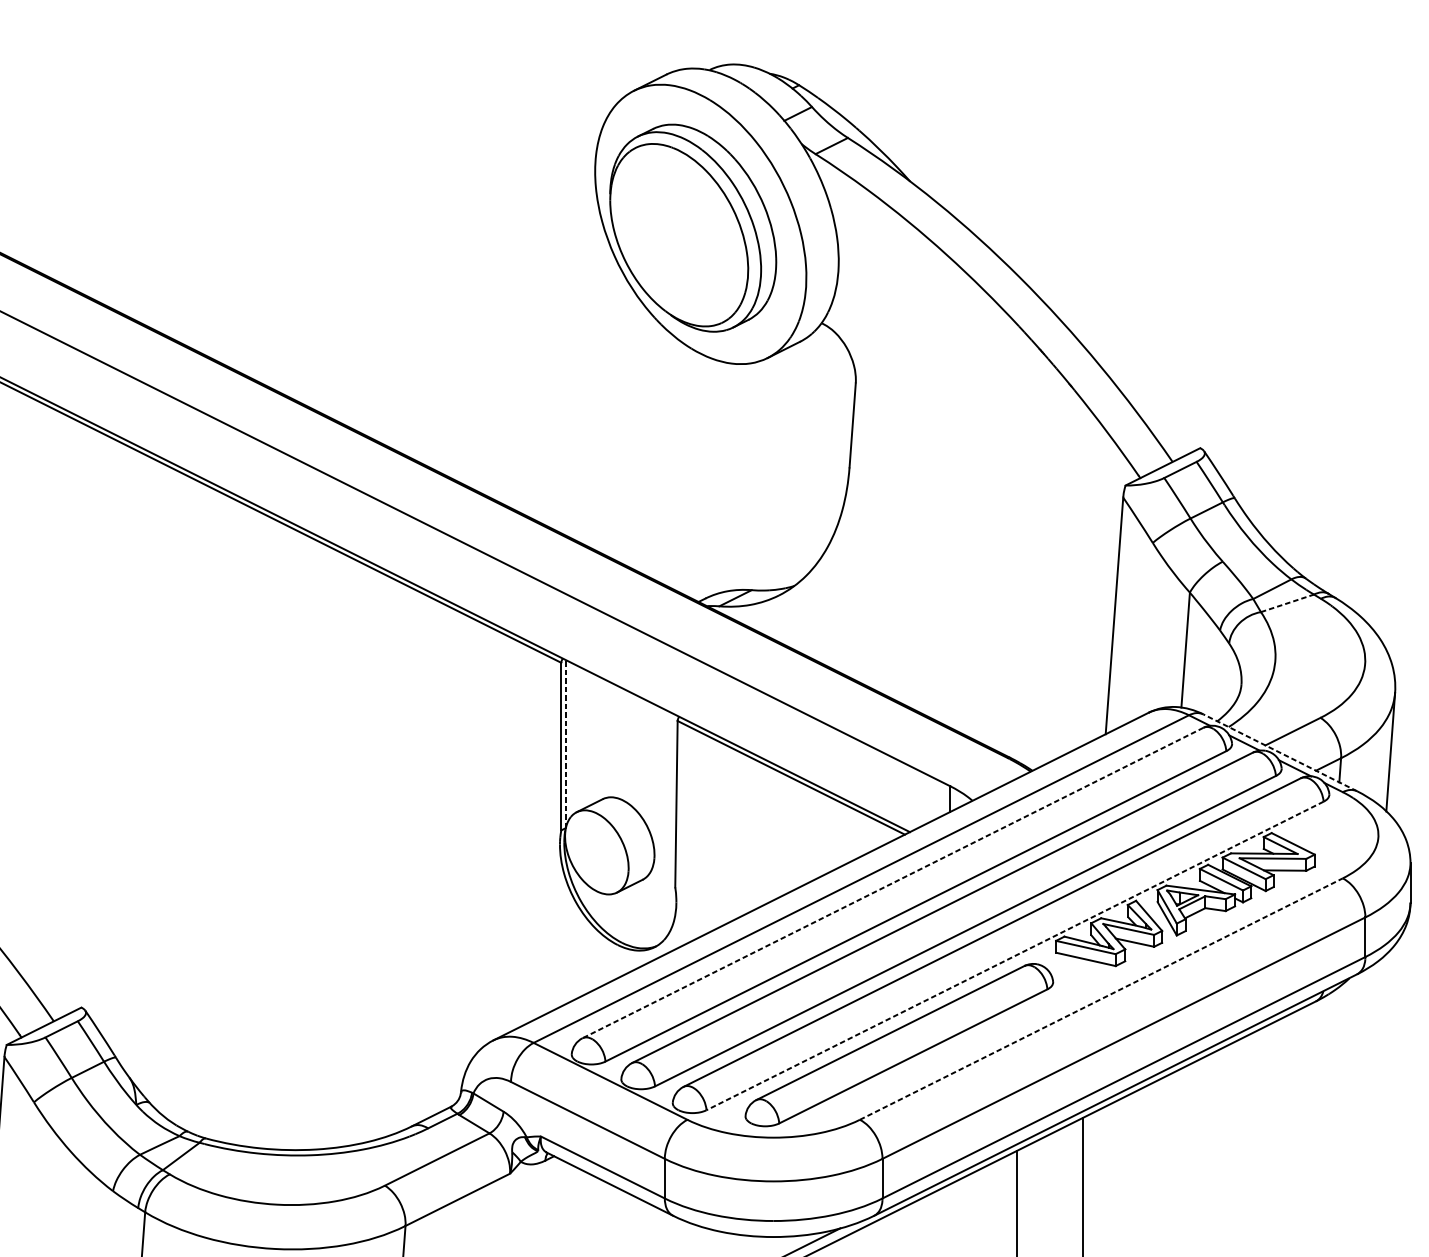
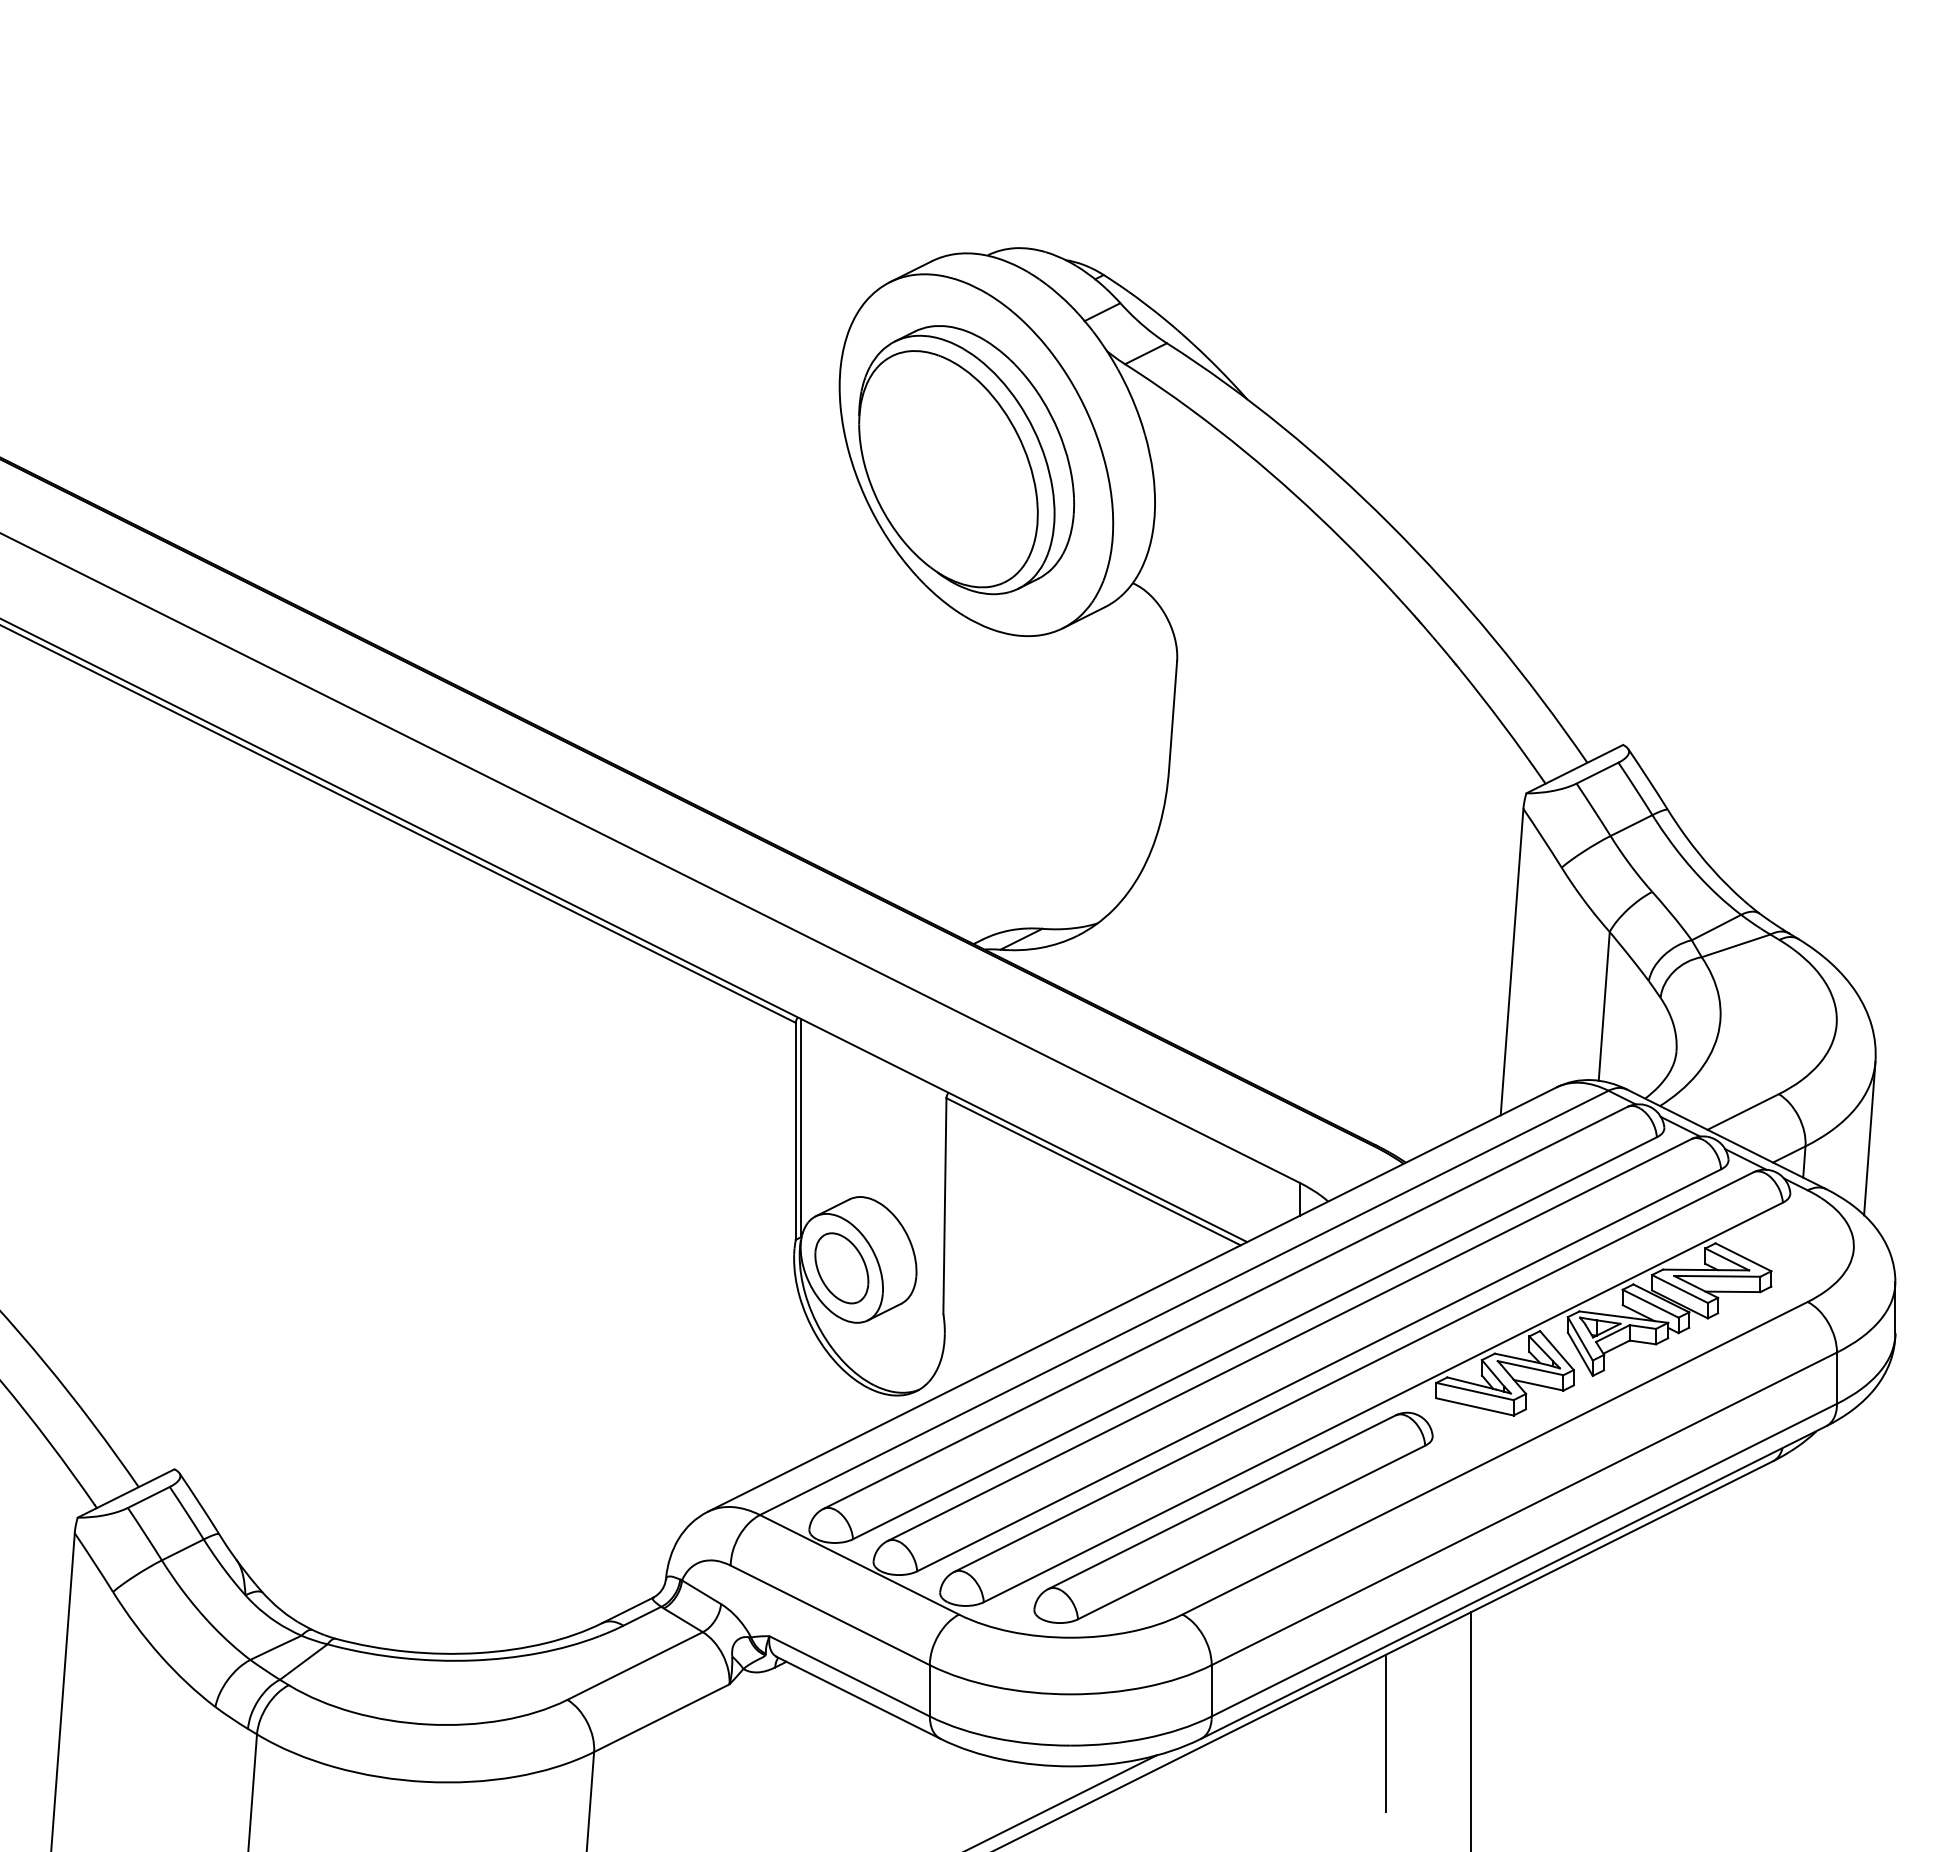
line: (1287, 603) -> (1736, 945), dashed -> solid
line: (565, 744) -> (801, 1128), dashed -> solid
line: (1280, 752) -> (1726, 1139), dashed -> solid
part: (596, 852) -> (841, 1268), added
line: (892, 883) -> (1224, 1308), dashed -> solid
line: (1015, 956) -> (1383, 1402), dashed -> solid
line: (1101, 999) -> (1495, 1458), dashed -> solid

